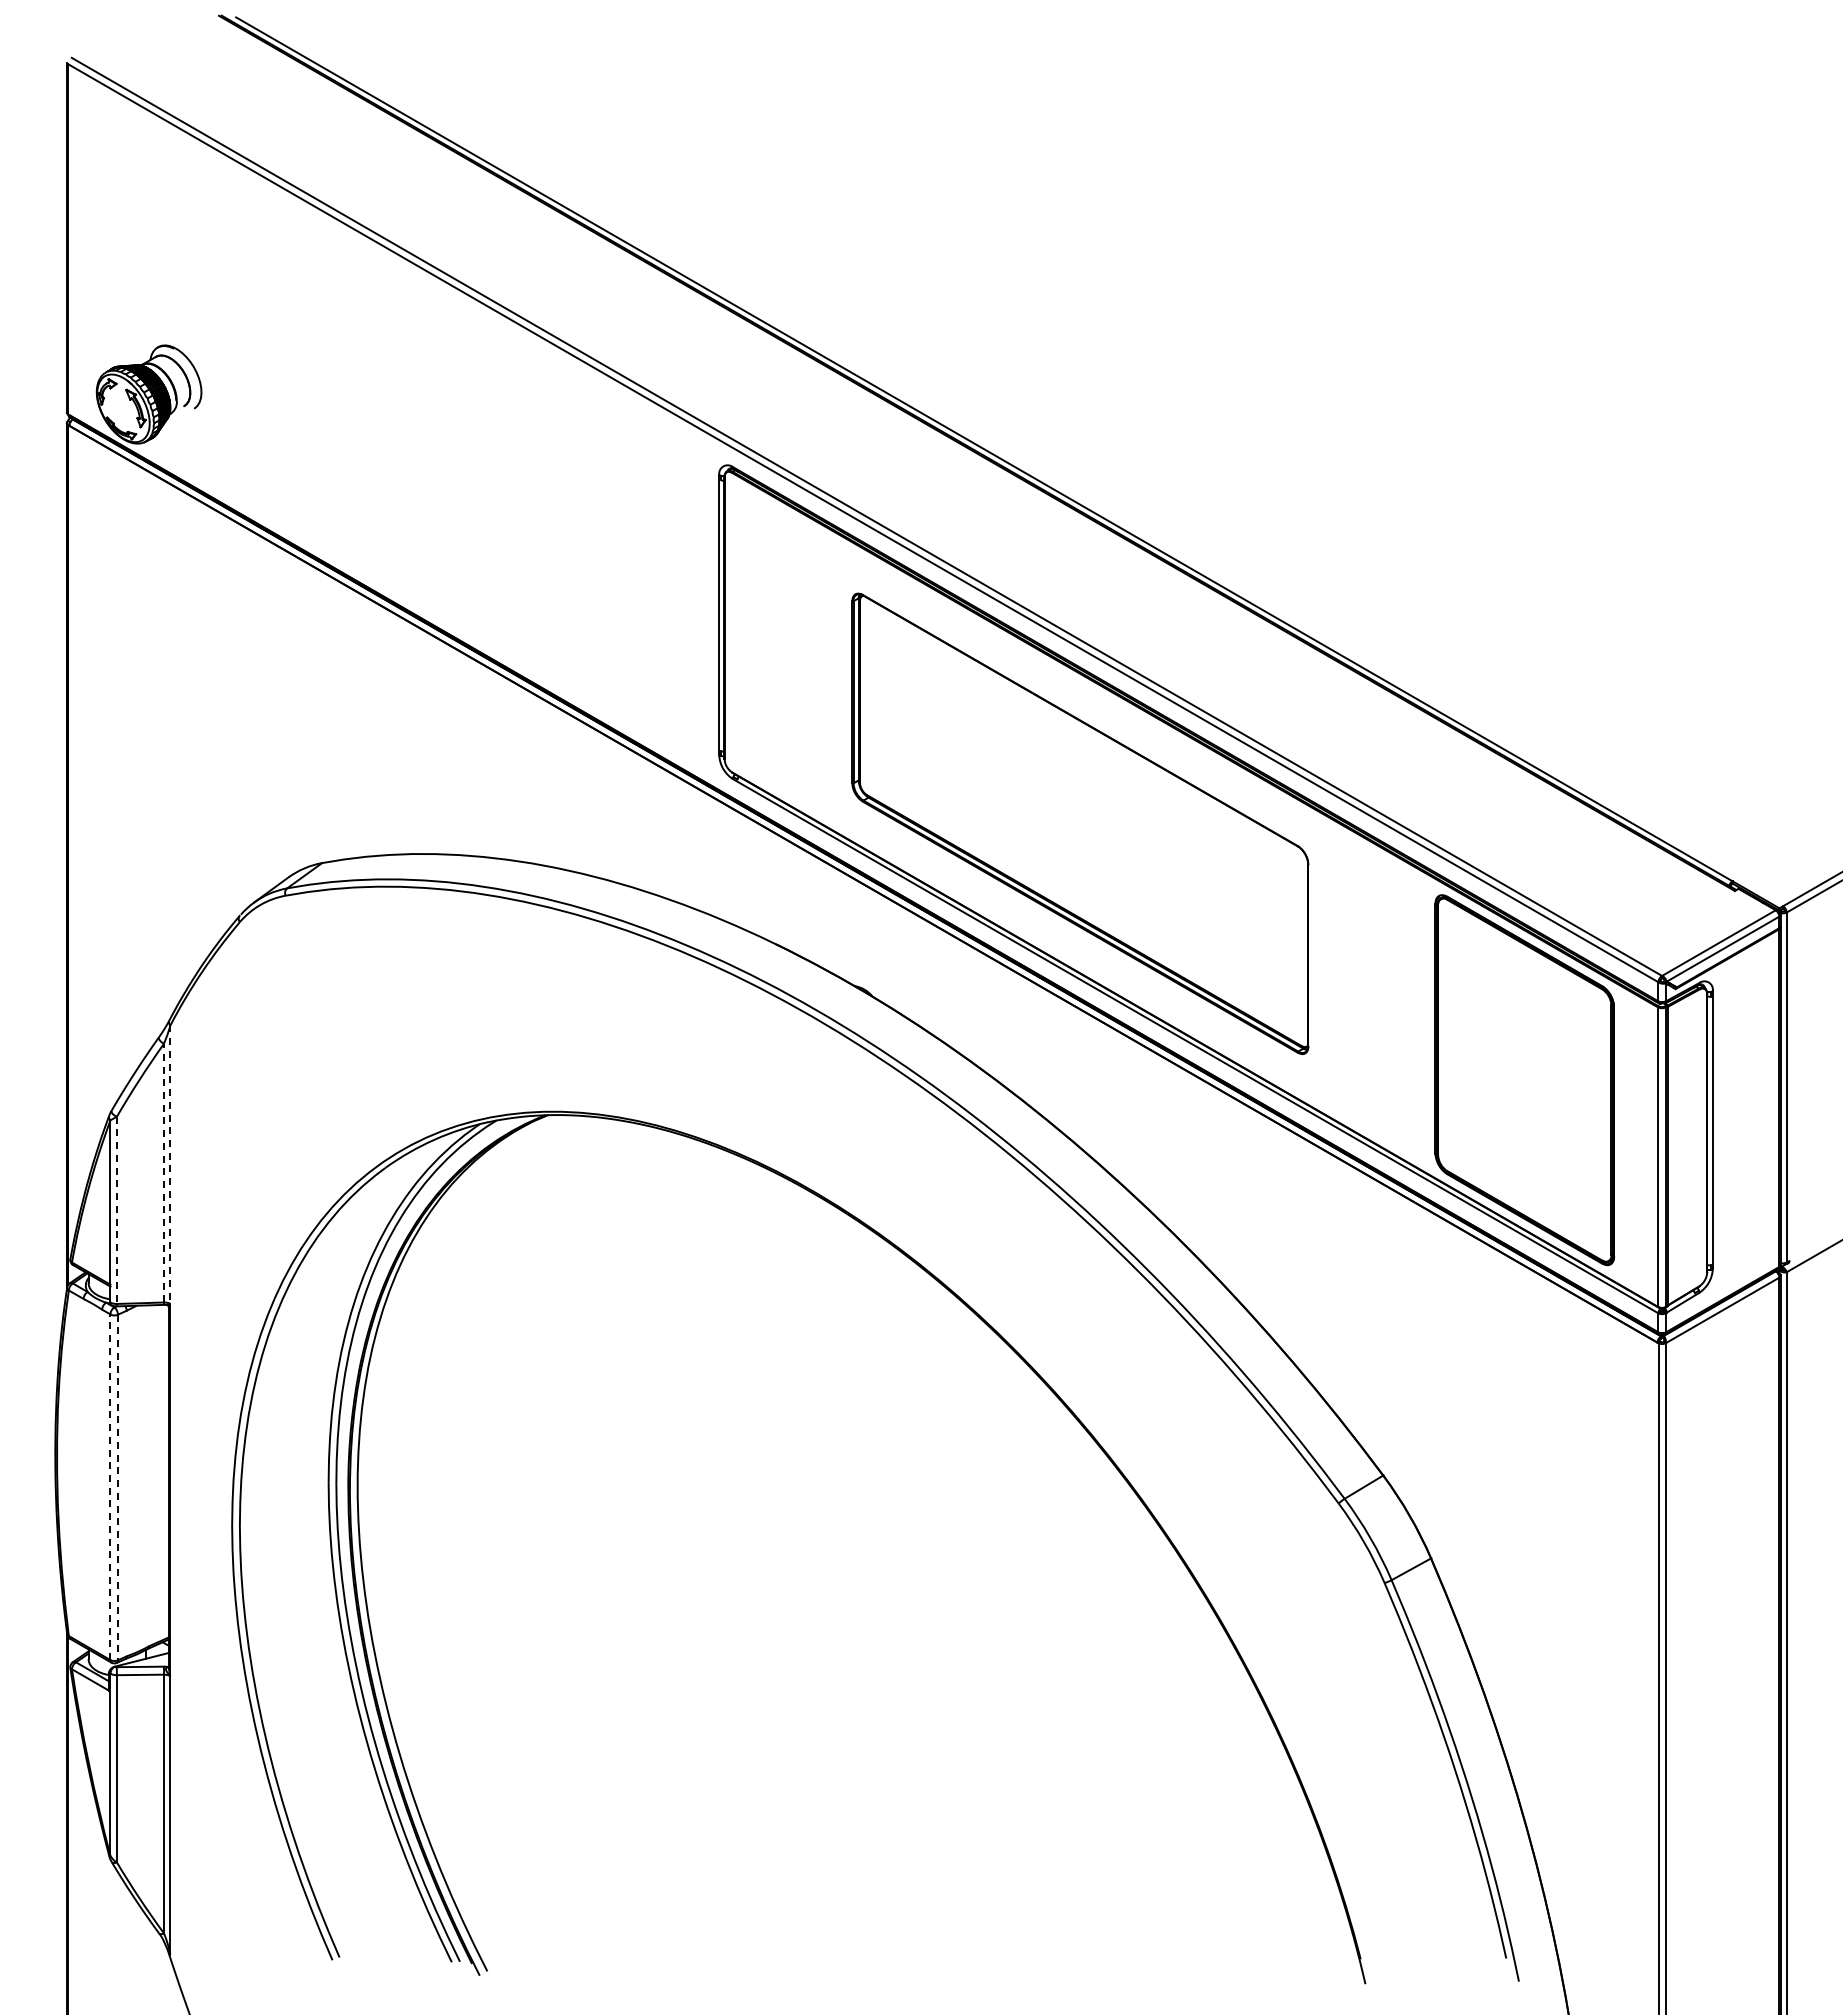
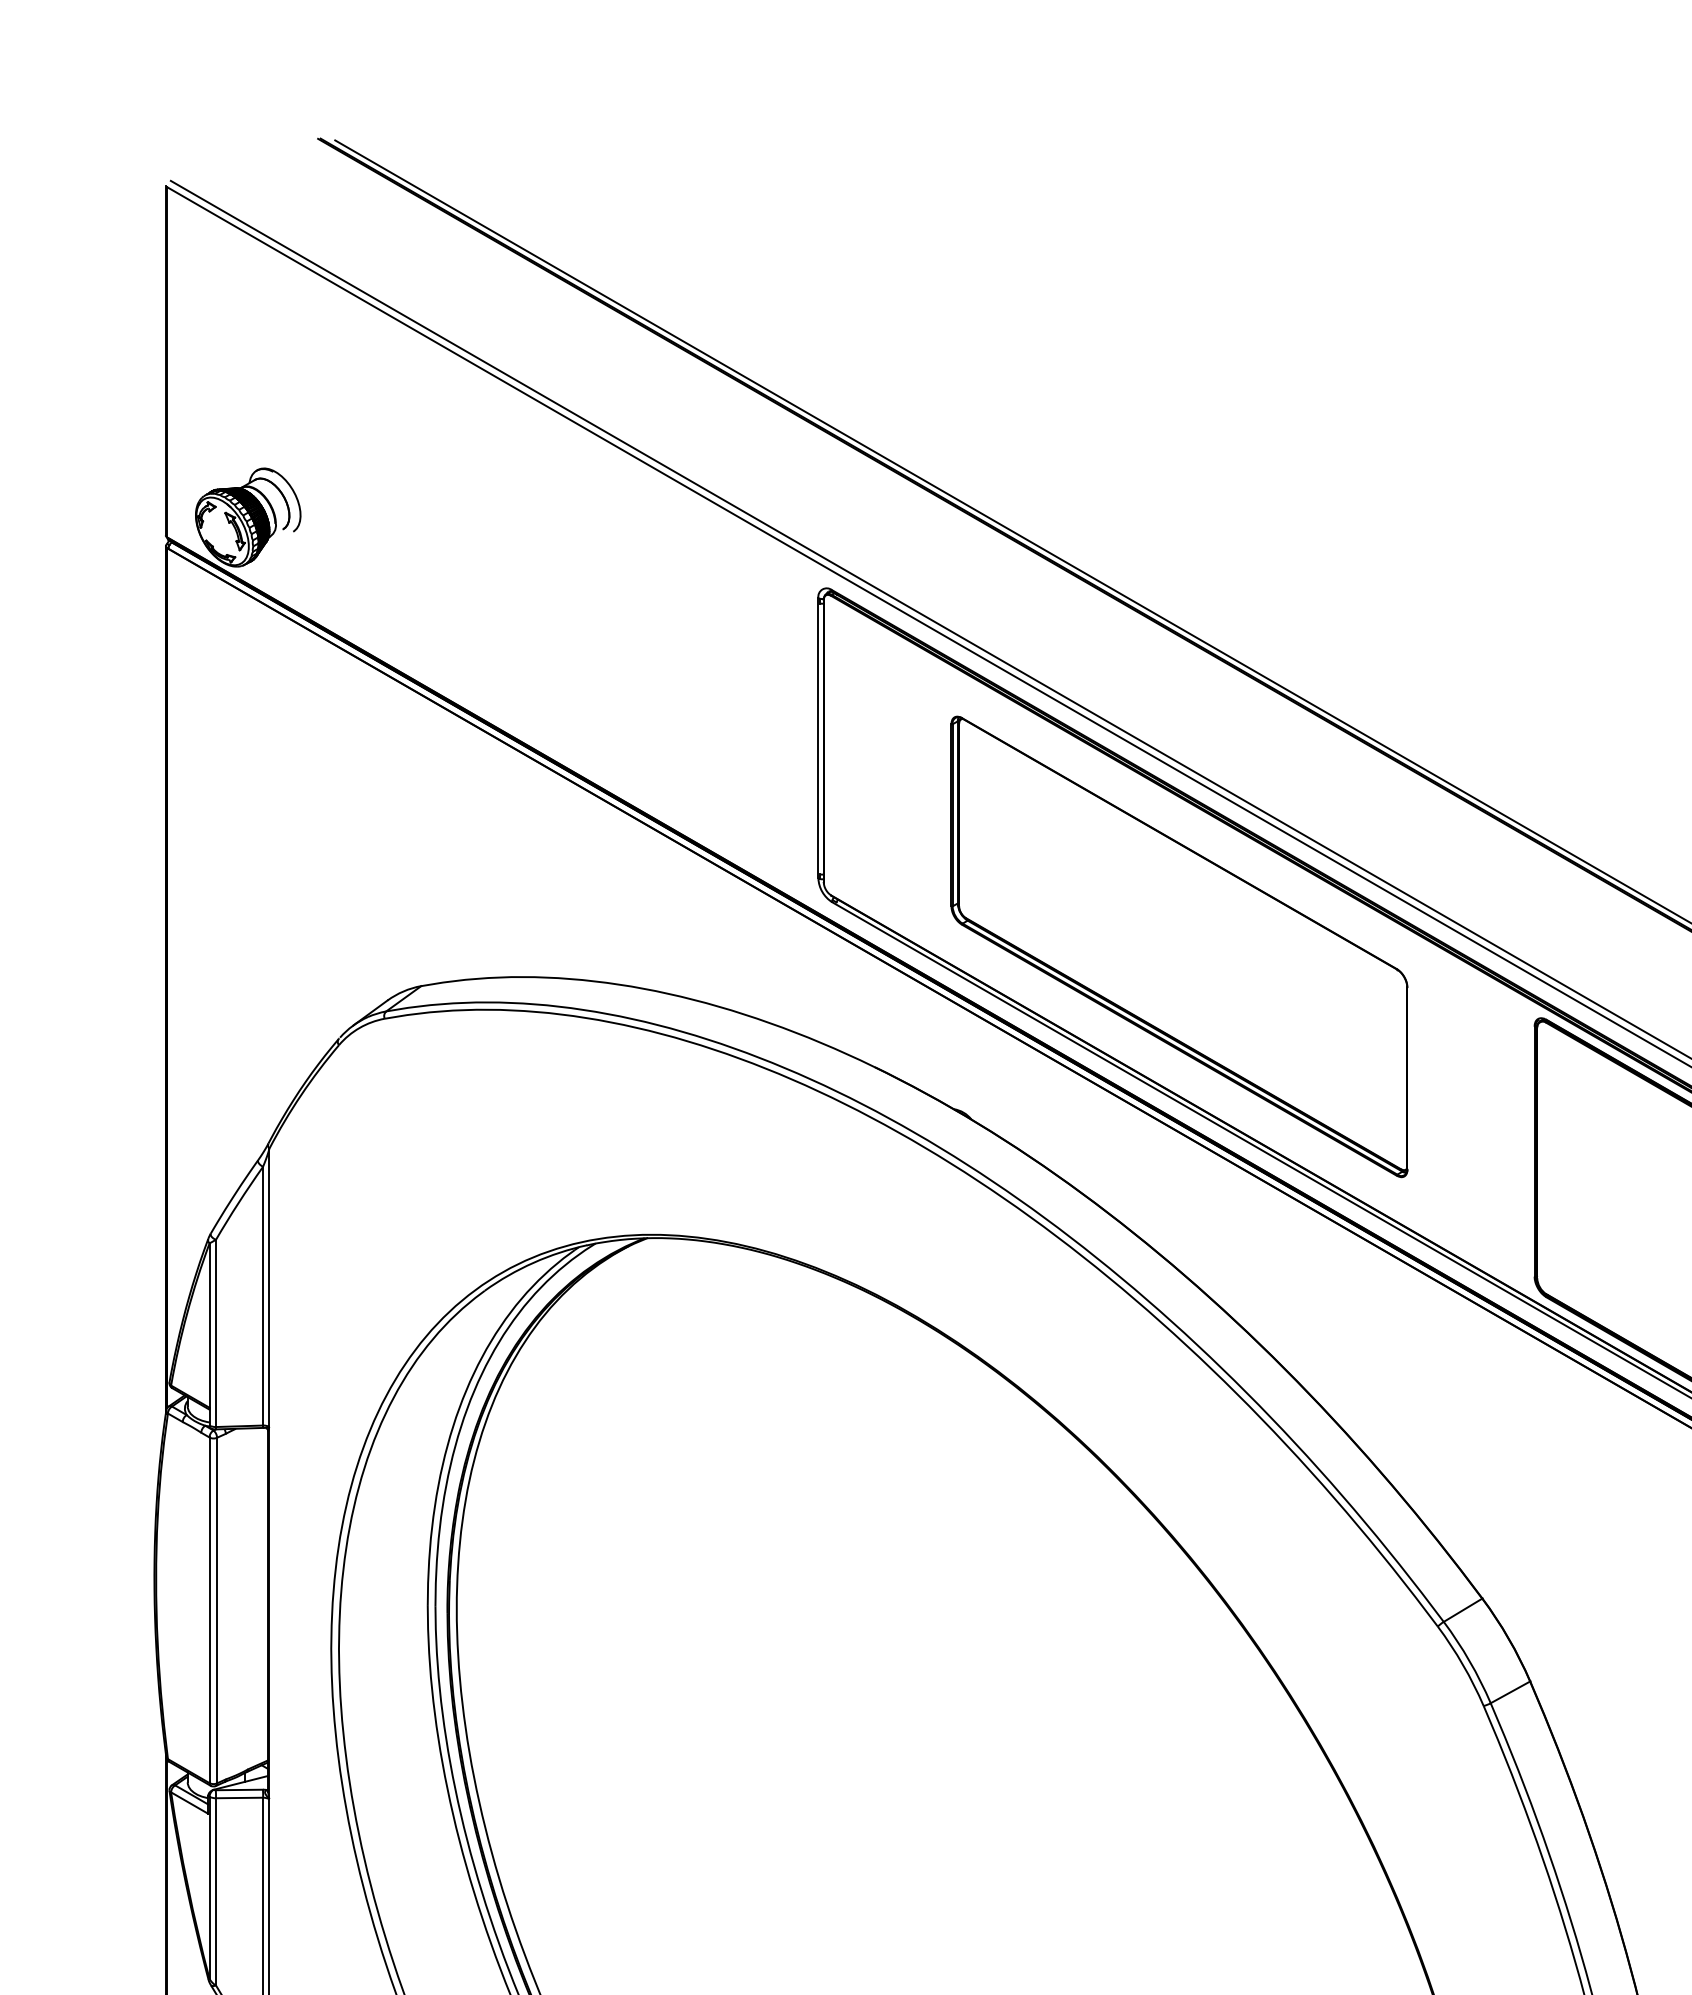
line: (170, 1165) -> (269, 1288), dashed -> solid
line: (163, 1172) -> (262, 1295), dashed -> solid
line: (116, 1210) -> (215, 1333), dashed -> solid
line: (110, 1487) -> (209, 1610), dashed -> solid
line: (117, 1487) -> (216, 1610), dashed -> solid

